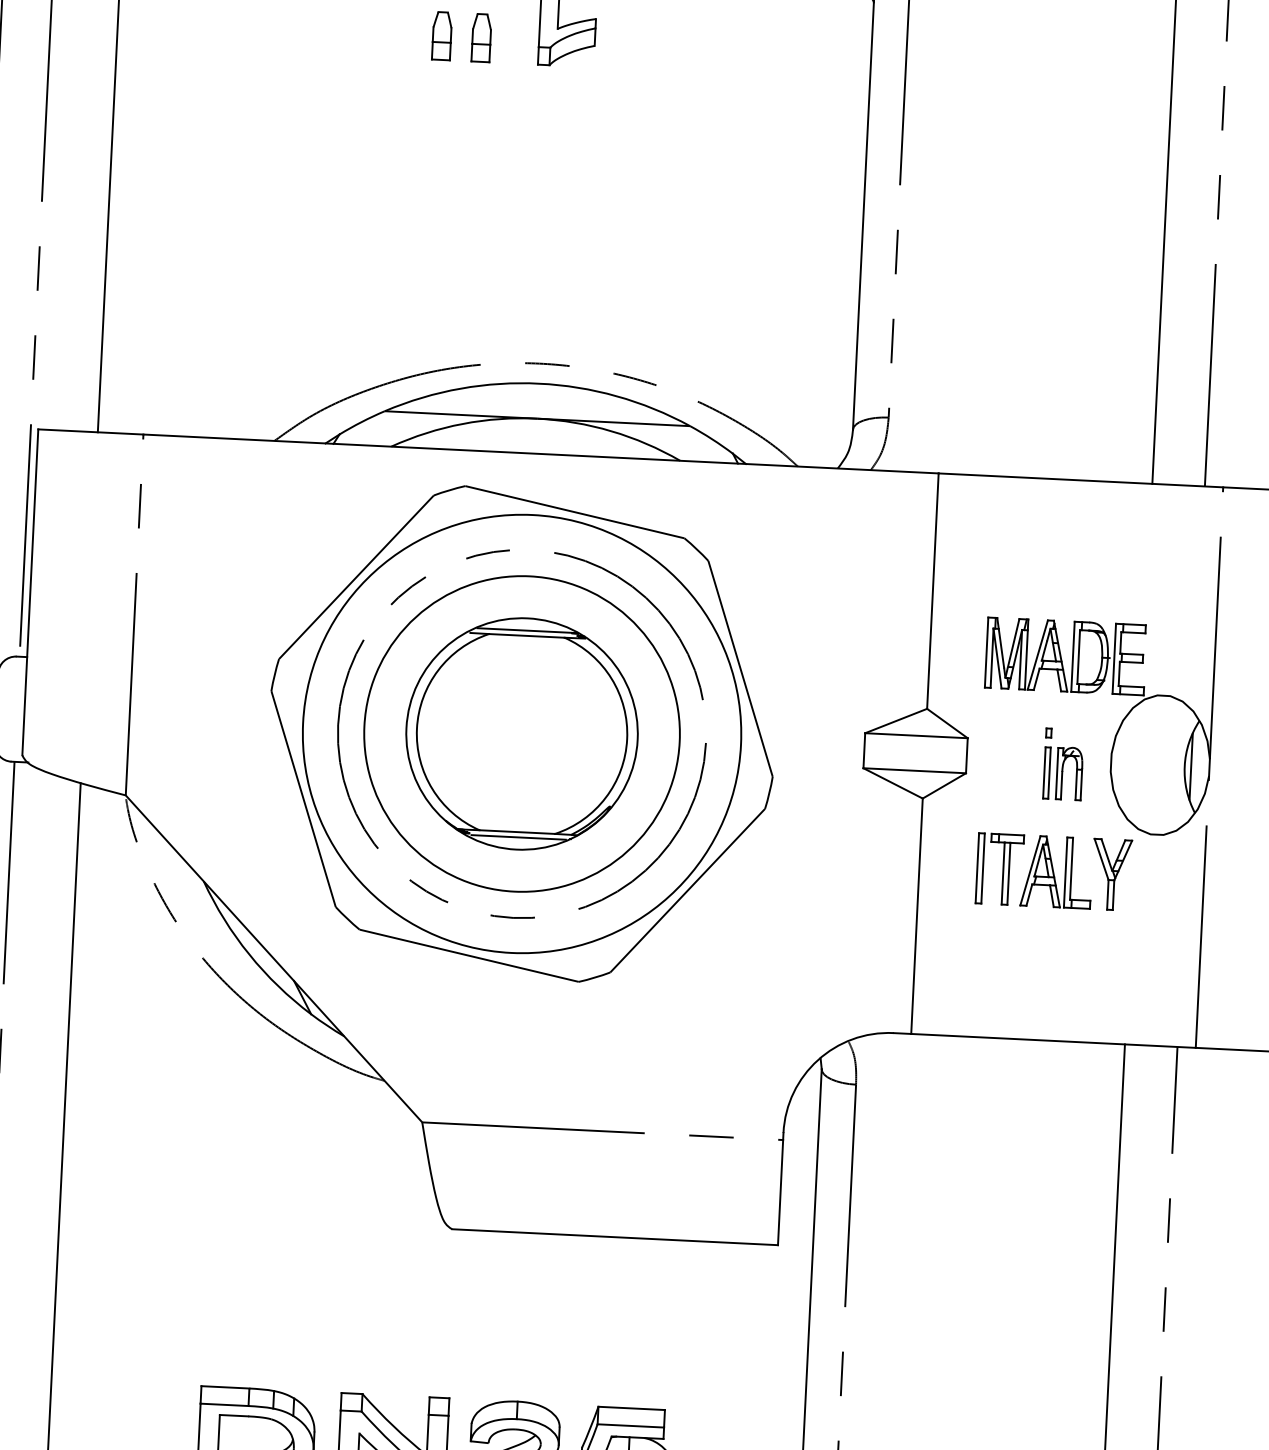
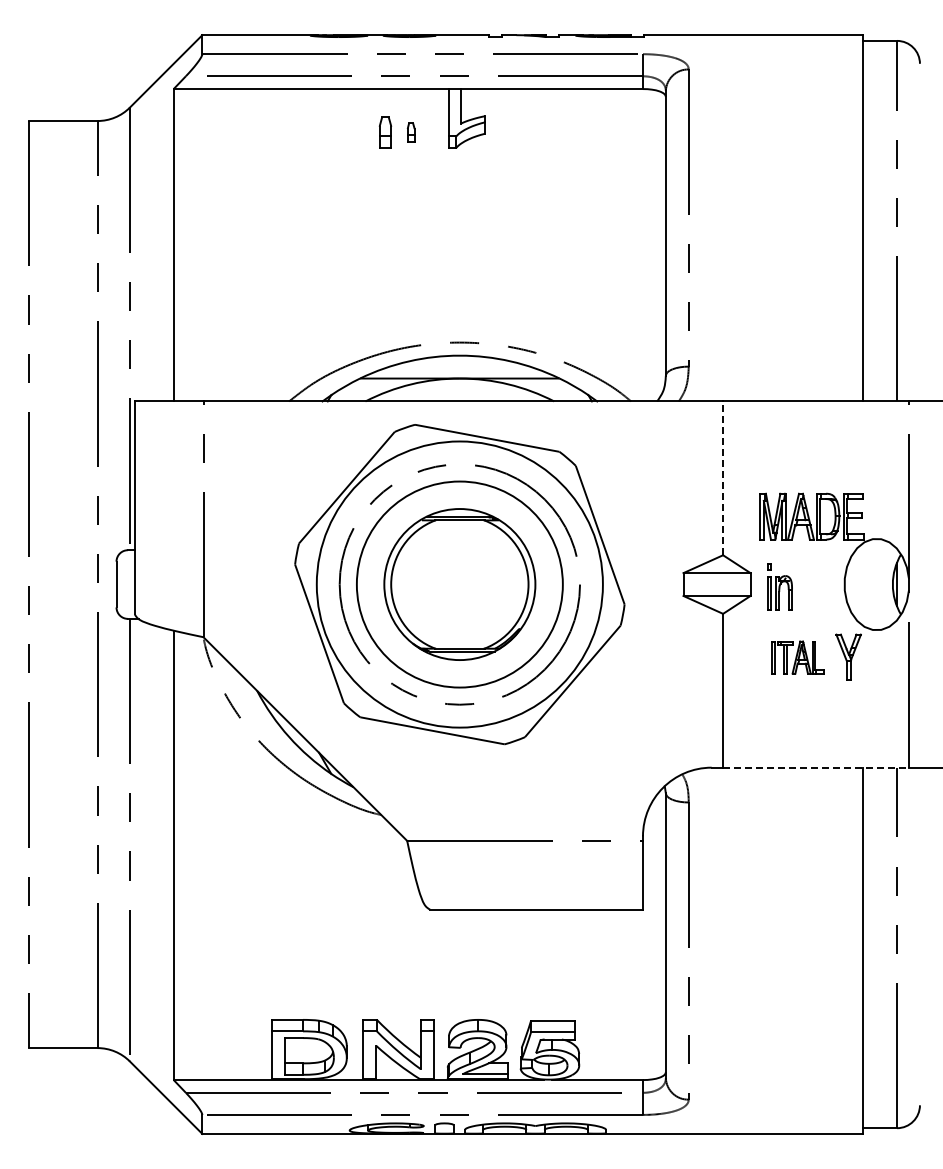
part: (480, 38) -> (410, 132), size x0.6
line: (933, 591) -> (723, 478), solid -> dashed
part: (1063, 763) -> (779, 586), moved
part: (1034, 870) -> (798, 657), size x0.7
line: (1054, 1040) -> (816, 767), solid -> dashed

